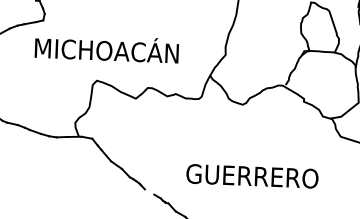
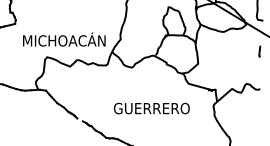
text: (107, 48) -> (64, 39), moved
text: (251, 176) -> (151, 108), moved

